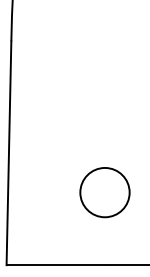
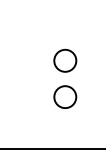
circle: (104, 141) -> (64, 60), added
circle: (104, 192) -> (64, 97), size x0.62

